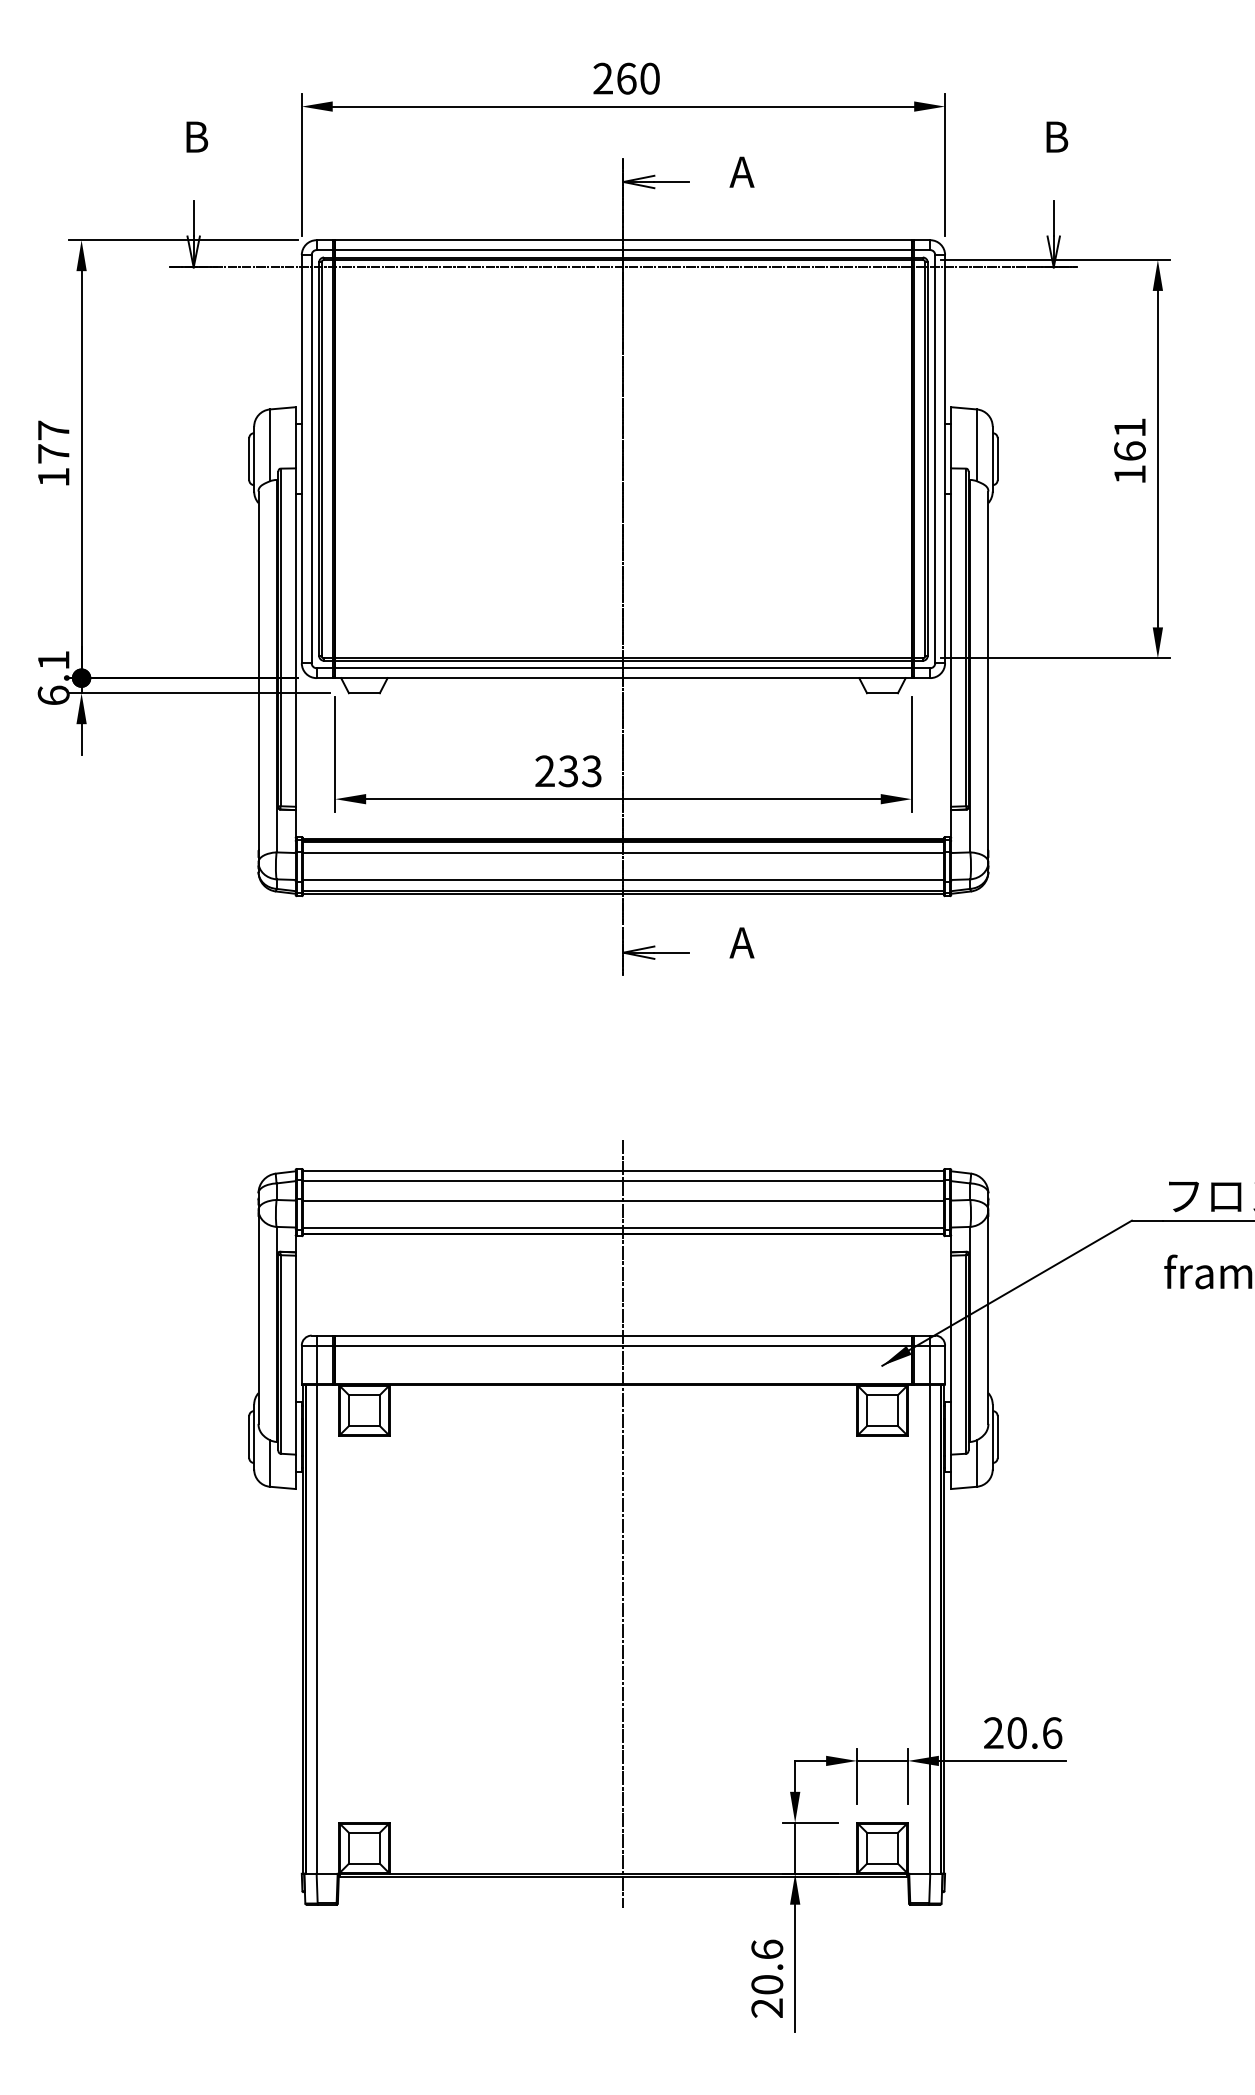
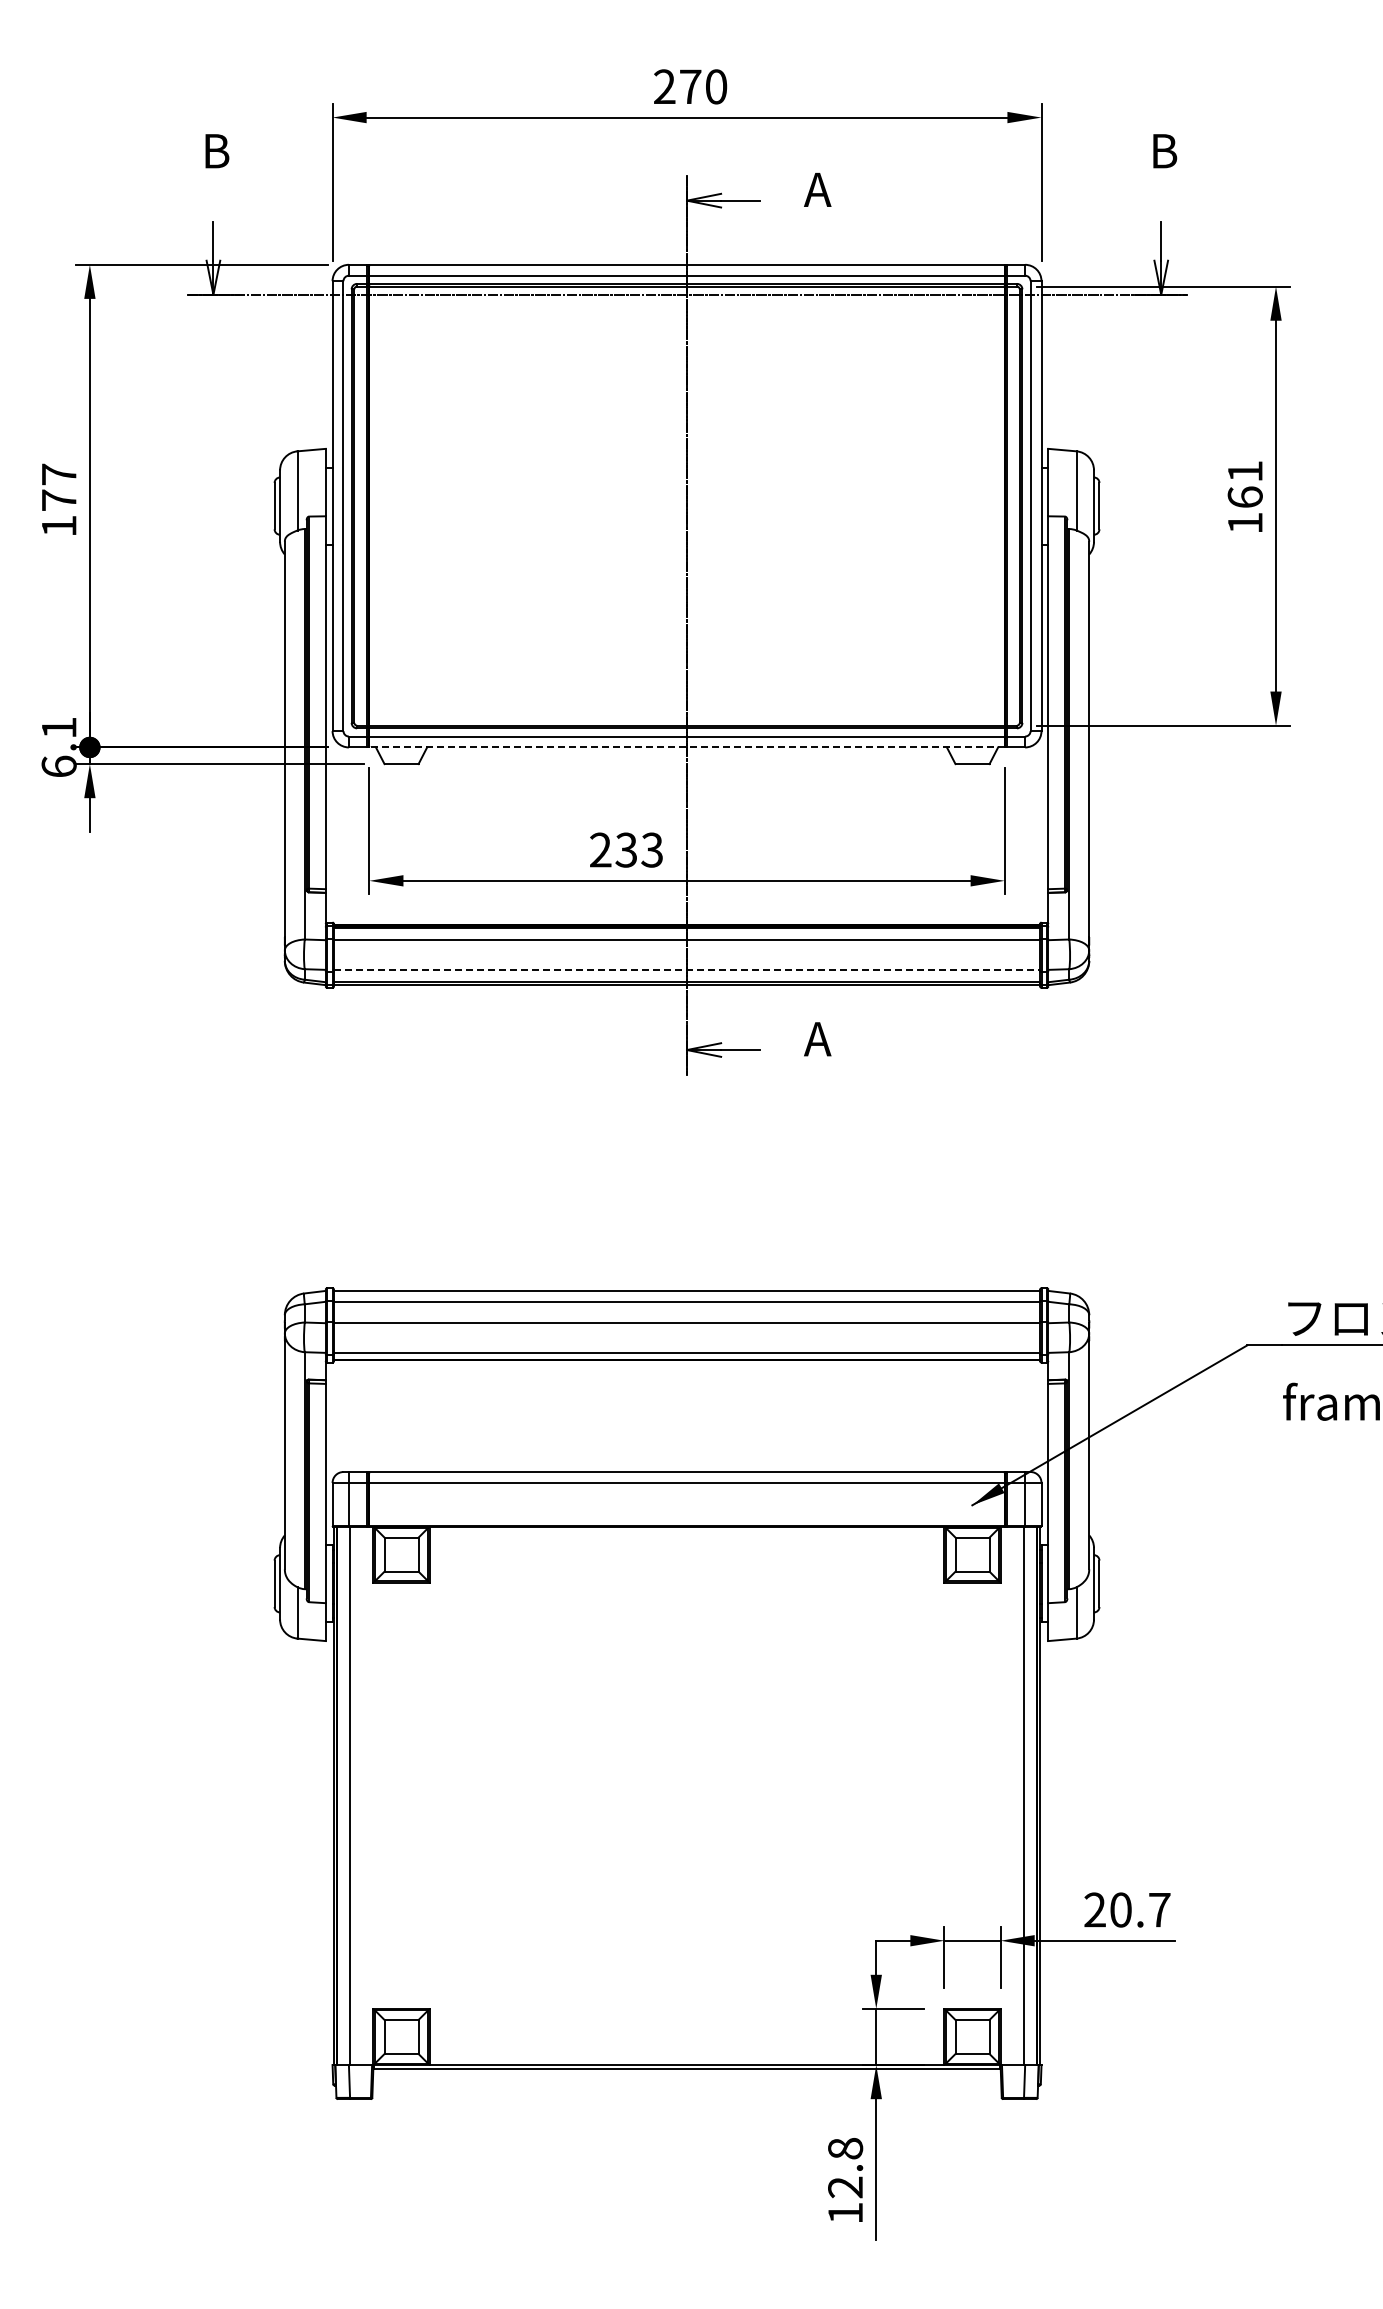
text: (626, 78) -> (690, 86), 260 -> 270
line: (623, 678) -> (687, 747), solid -> dashed
line: (623, 879) -> (687, 969), solid -> dashed
line: (623, 1523) -> (687, 1679), removed
text: (1052, 1732) -> (1159, 1909), 20.6 -> 20.7
text: (767, 1978) -> (845, 2180), 20.6 -> 12.8

